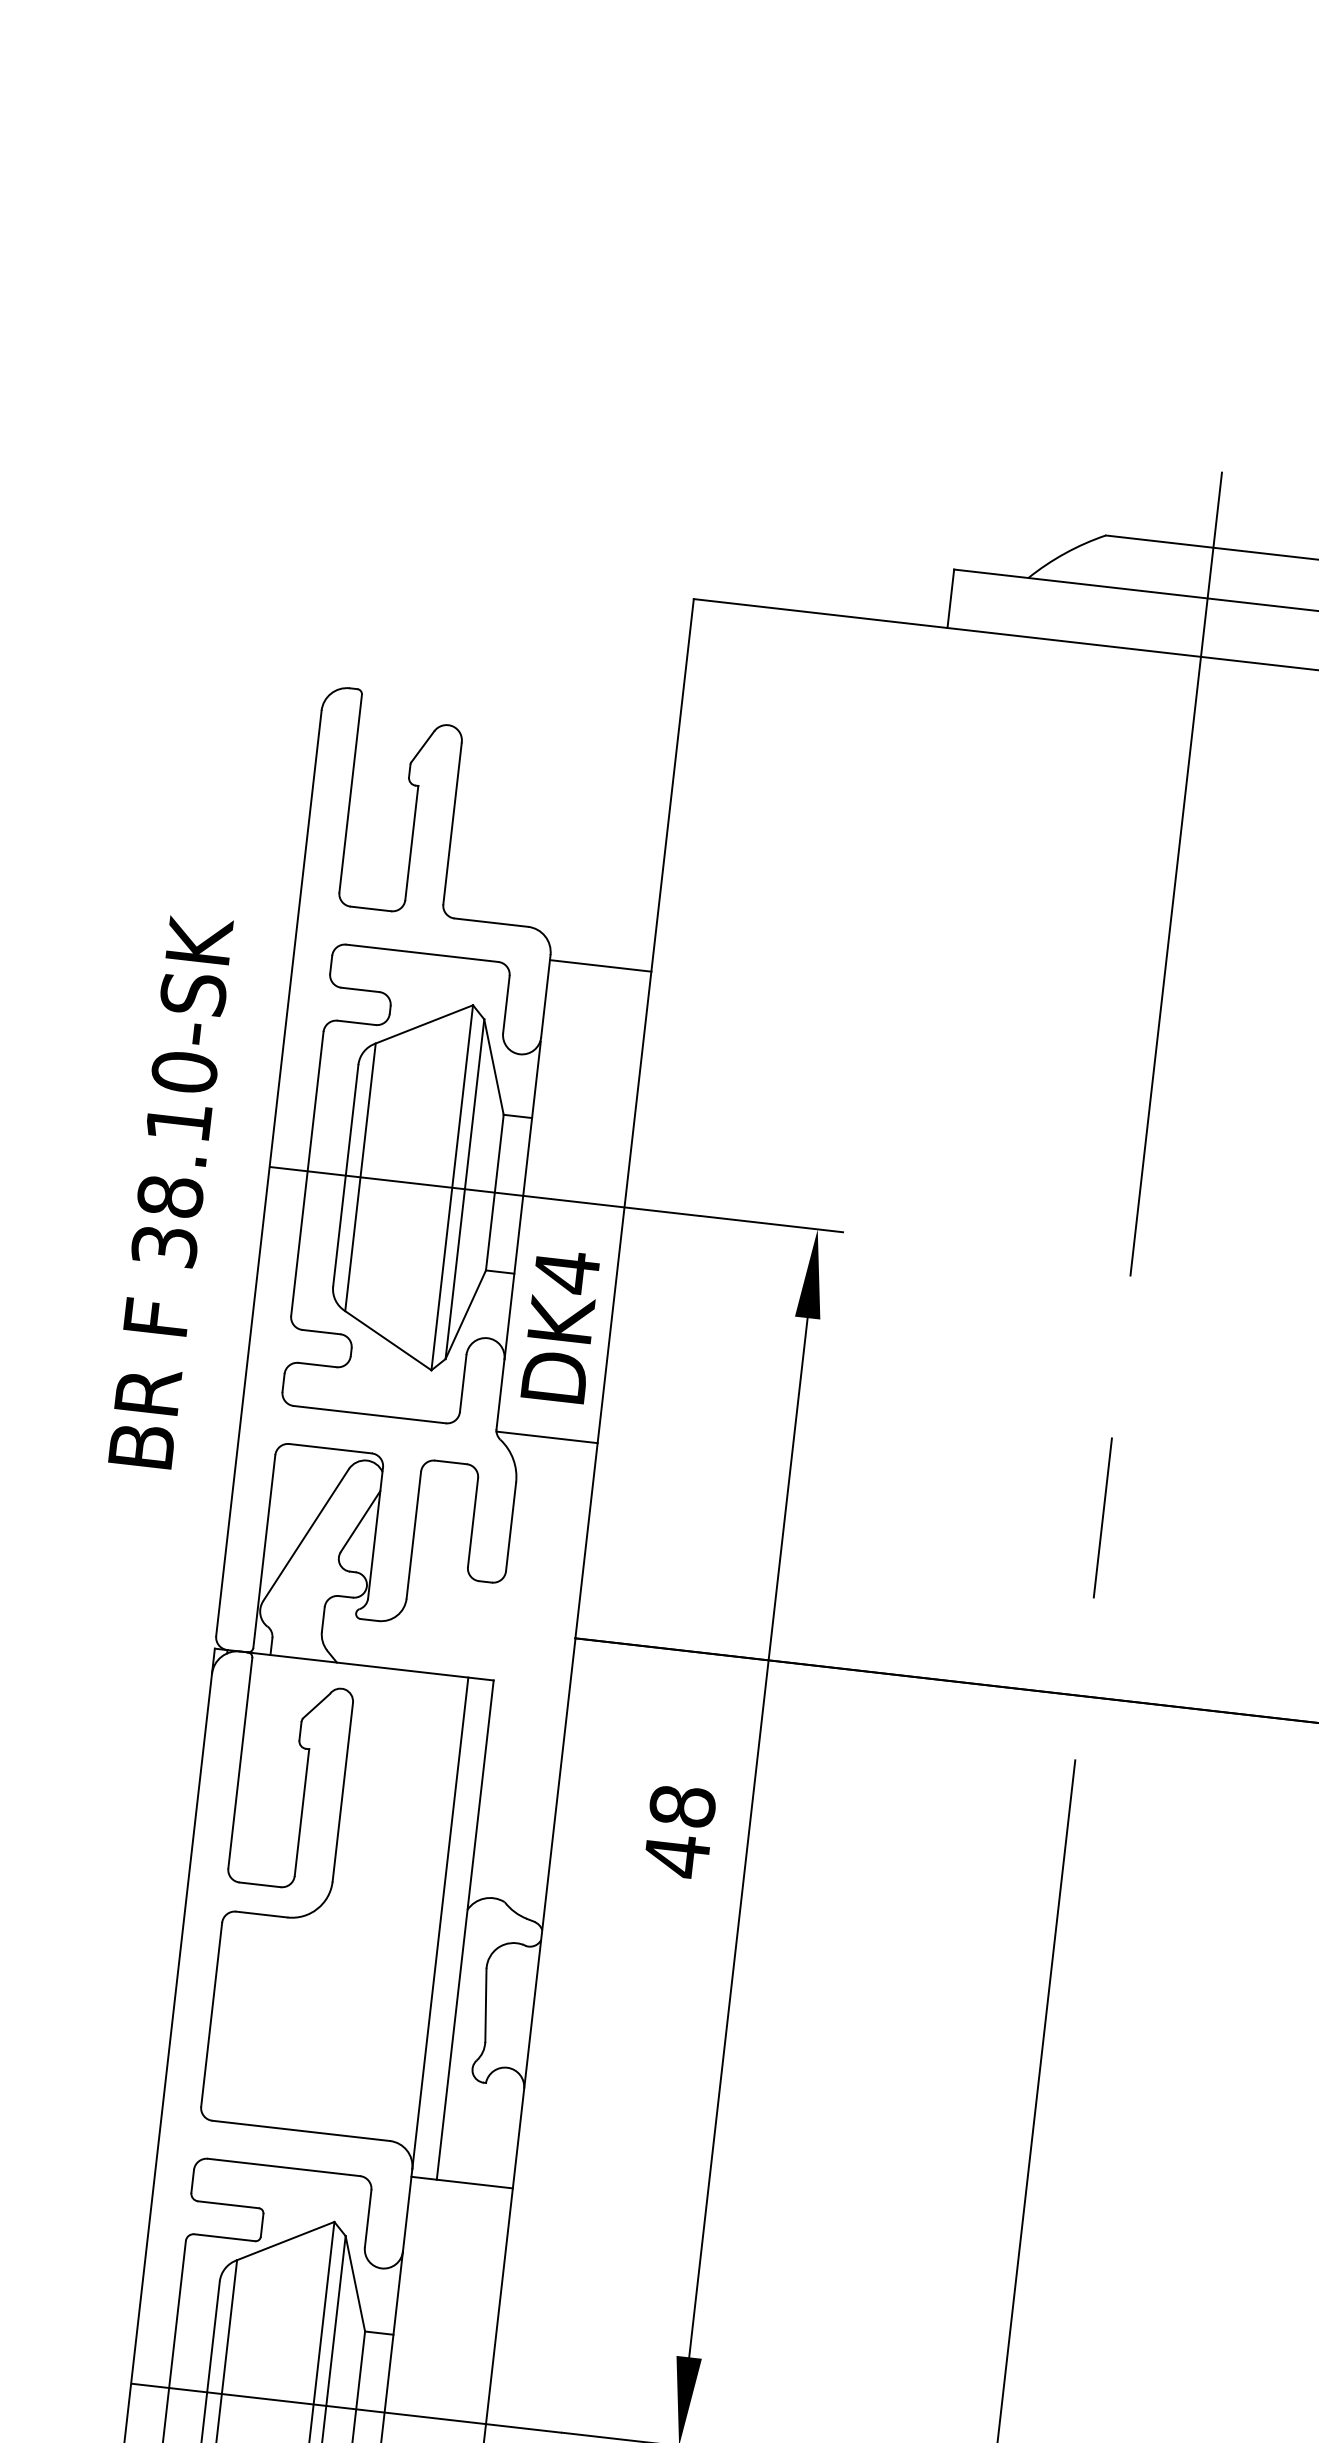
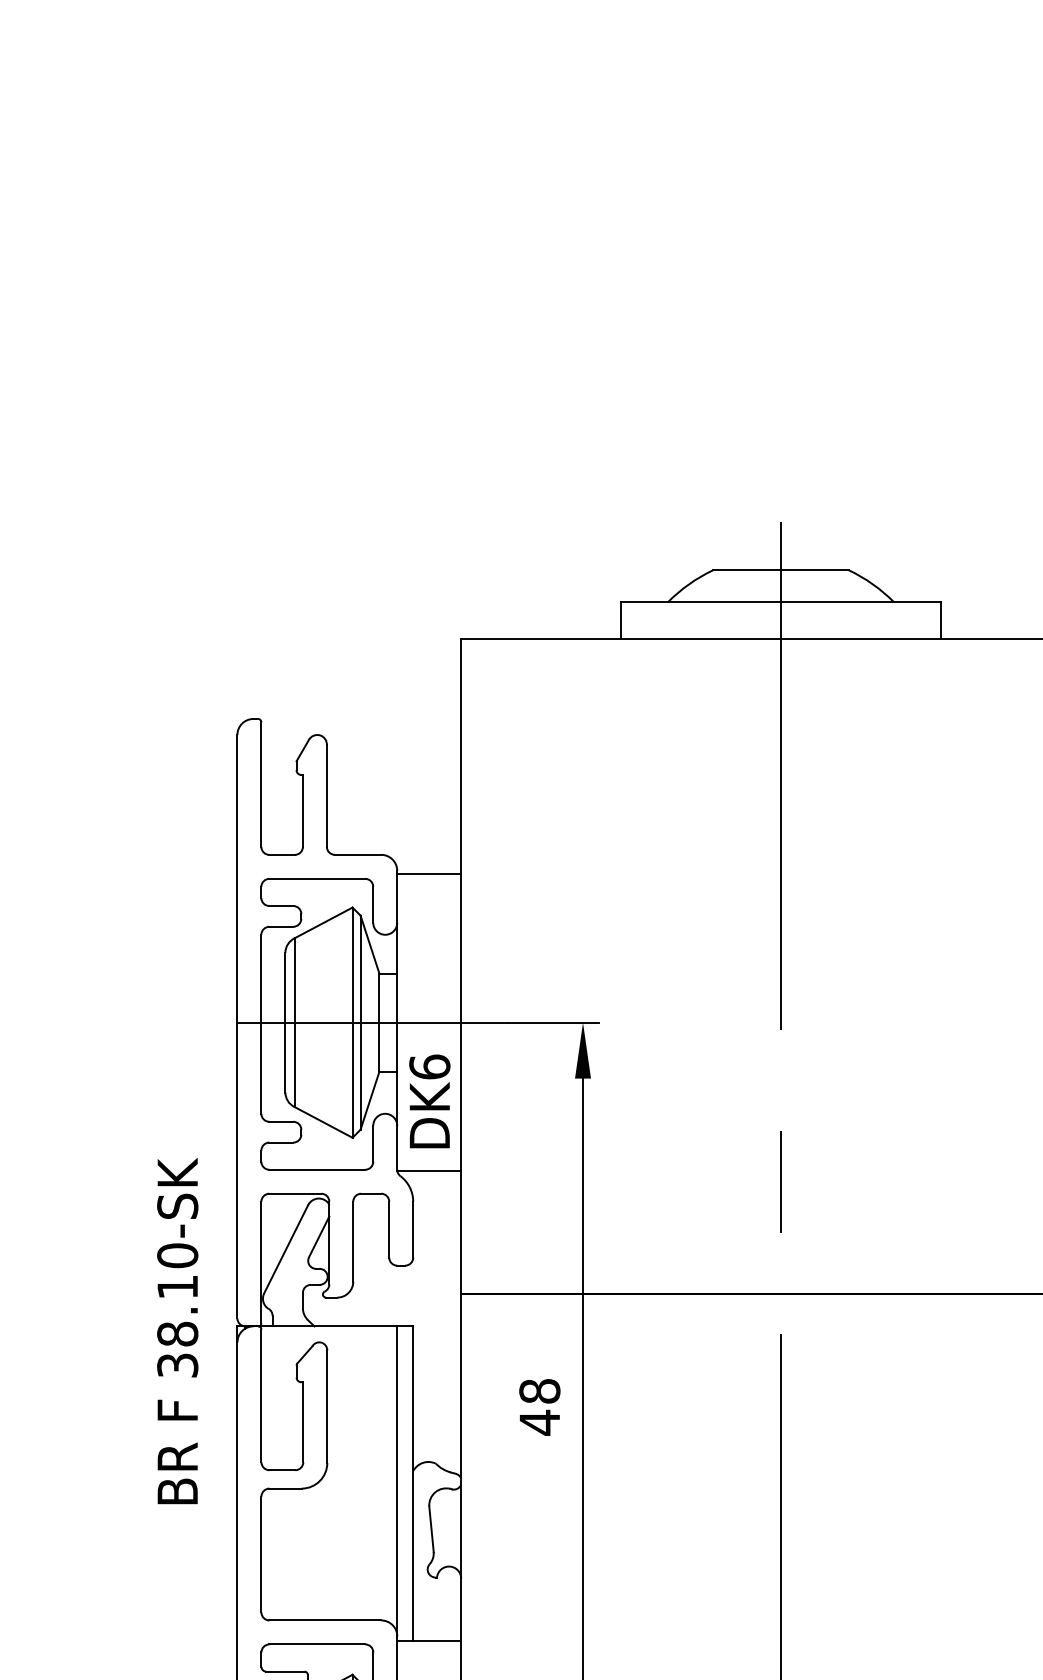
text: (170, 1192) -> (177, 1331), moved
text: (566, 1272) -> (429, 1067), DK4 -> DK6

